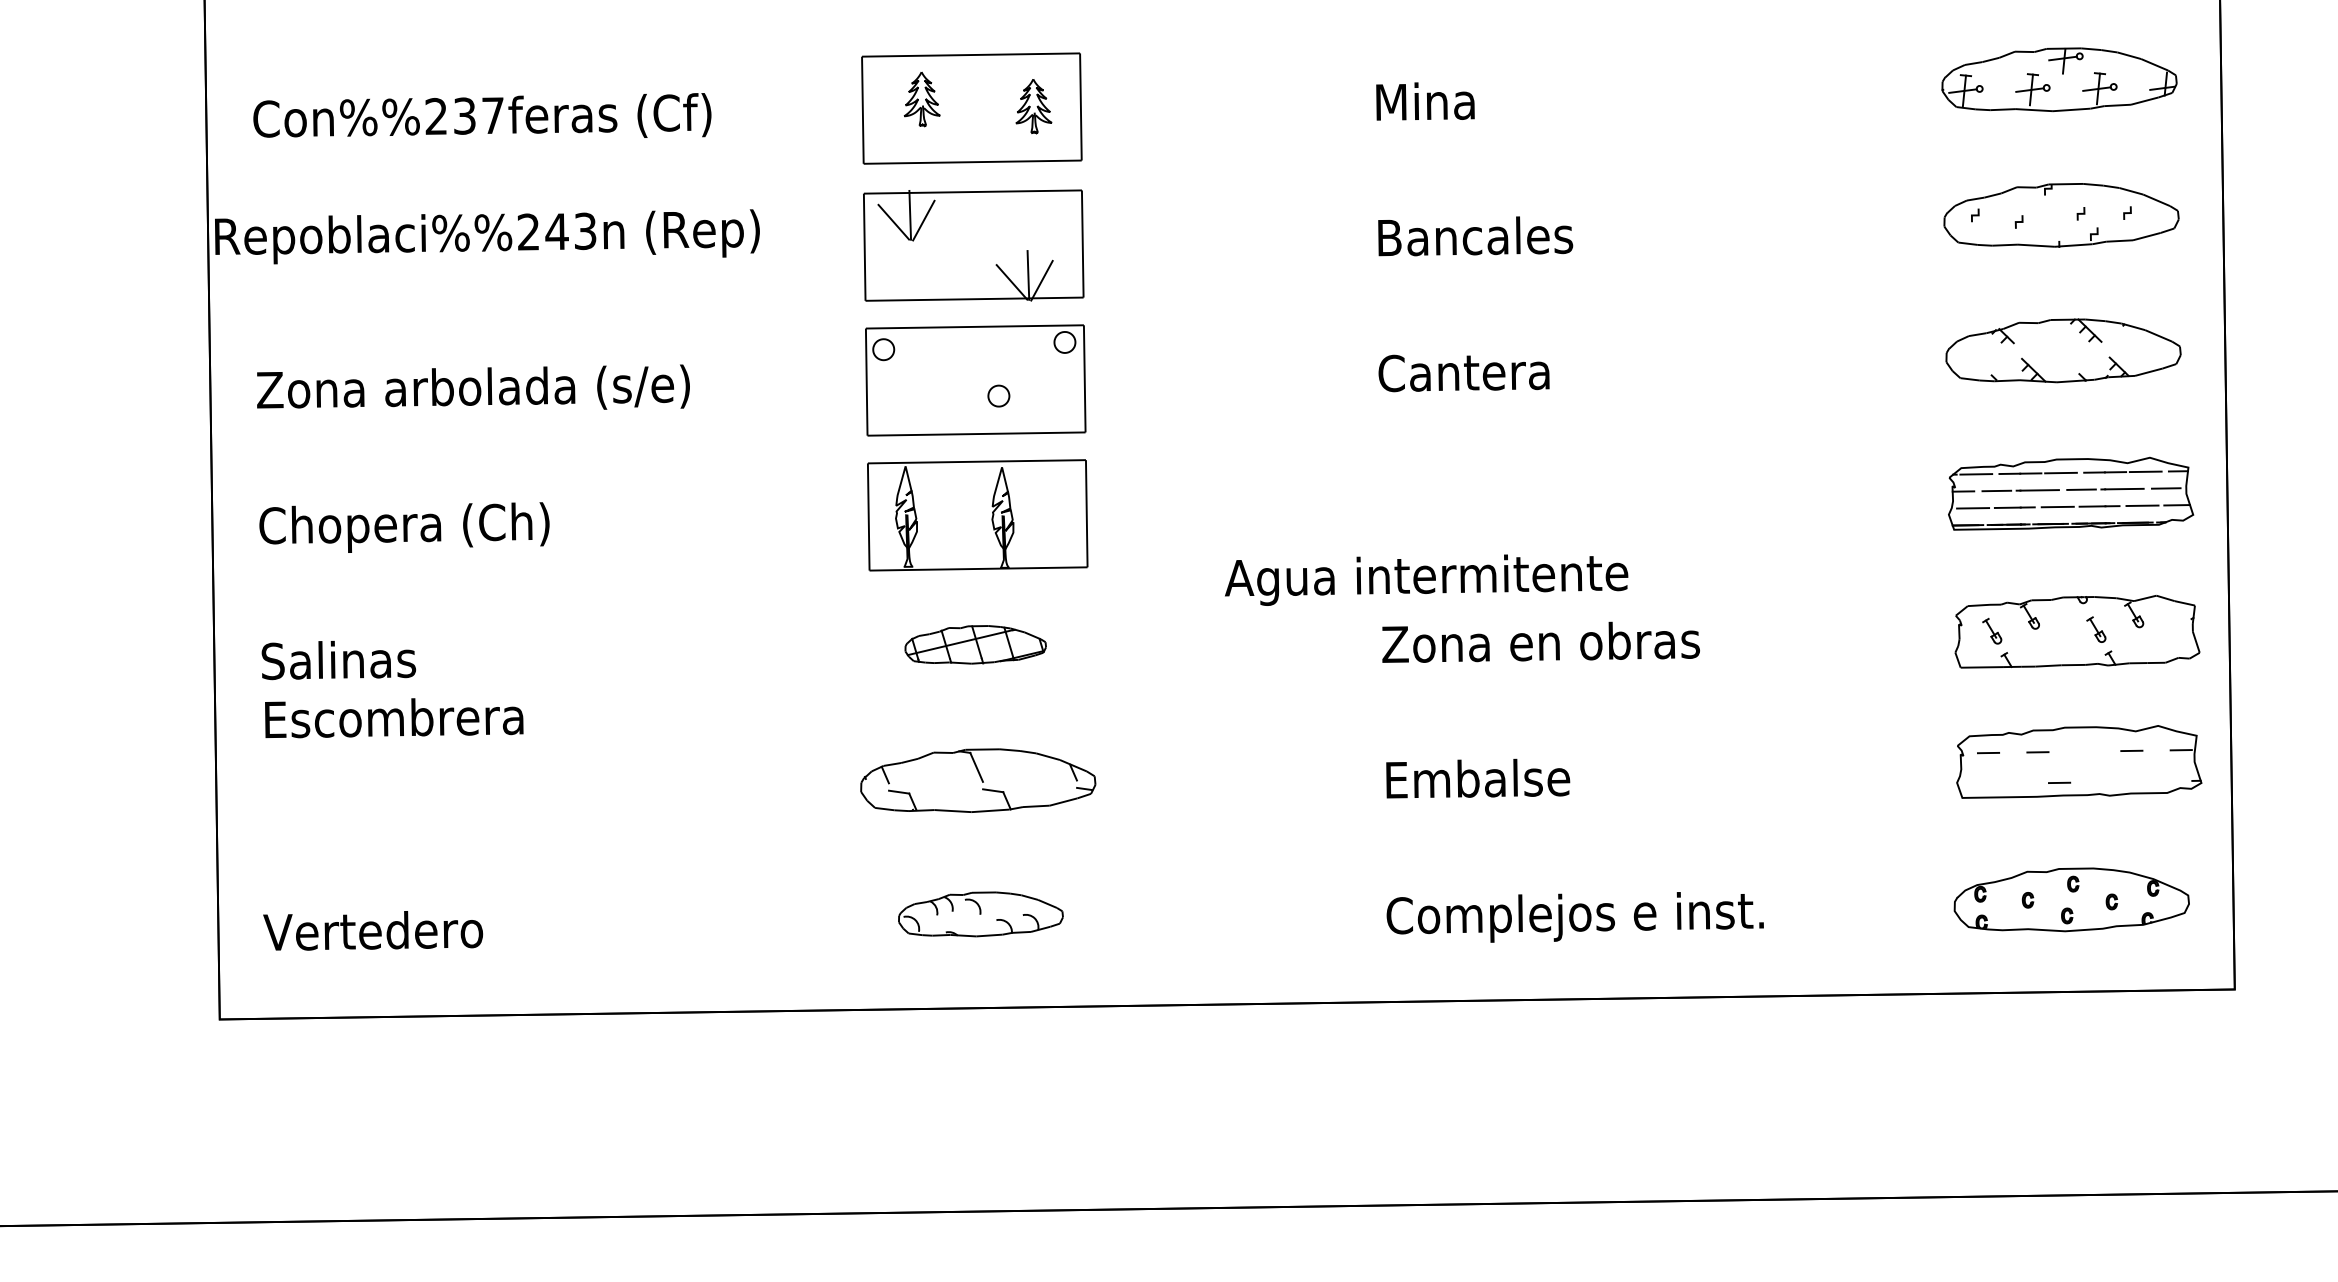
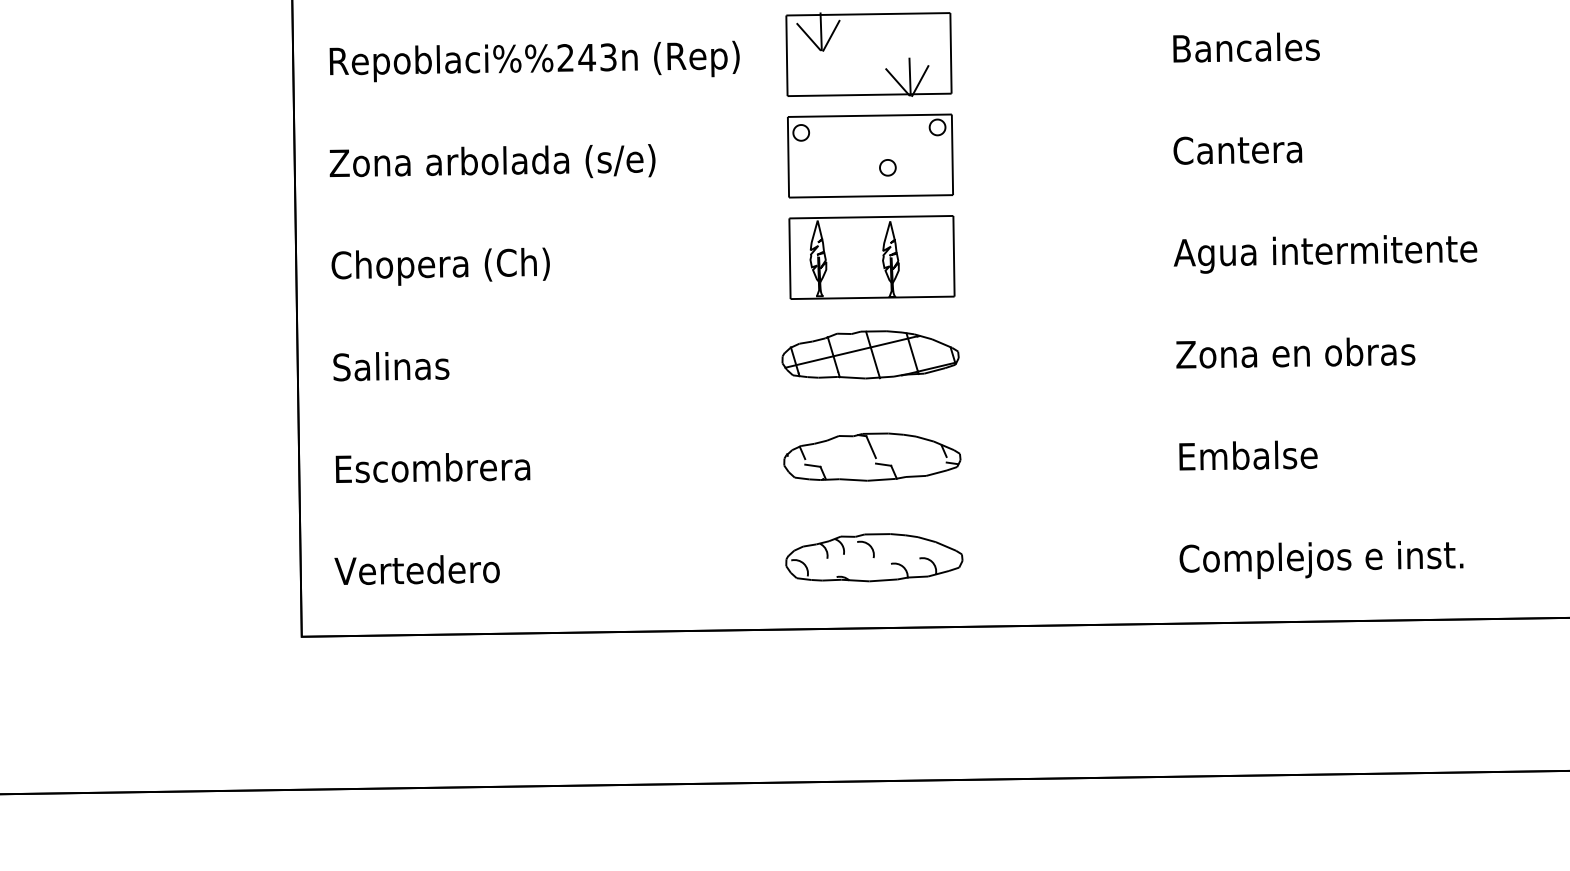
text: (487, 236) -> (534, 61), moved
text: (1426, 579) -> (1325, 253), moved
part: (975, 644) -> (870, 354), size x1.67
text: (394, 718) -> (433, 468), moved
part: (980, 914) -> (874, 557), size x1.43

